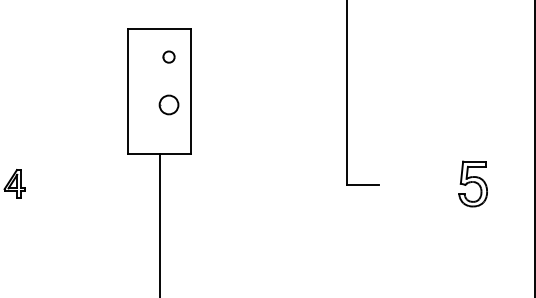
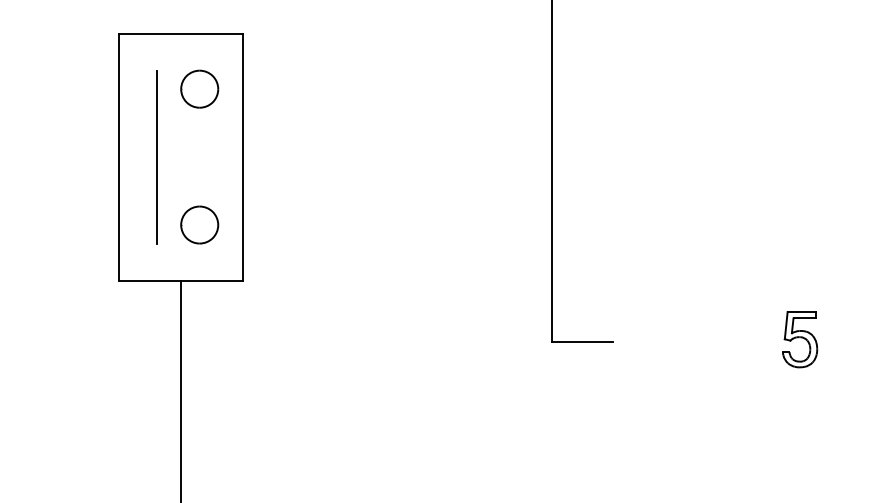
part: (168, 56) -> (198, 87), size x1.67
line: (147, 91) -> (157, 156), added
part: (168, 104) -> (198, 224), moved
part: (472, 183) -> (798, 338), size x0.62

